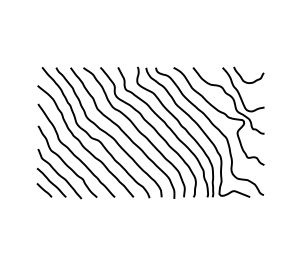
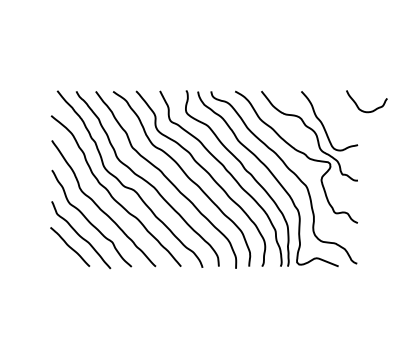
curve: (243, 79) -> (359, 107), moved
line: (44, 189) -> (60, 256), removed

